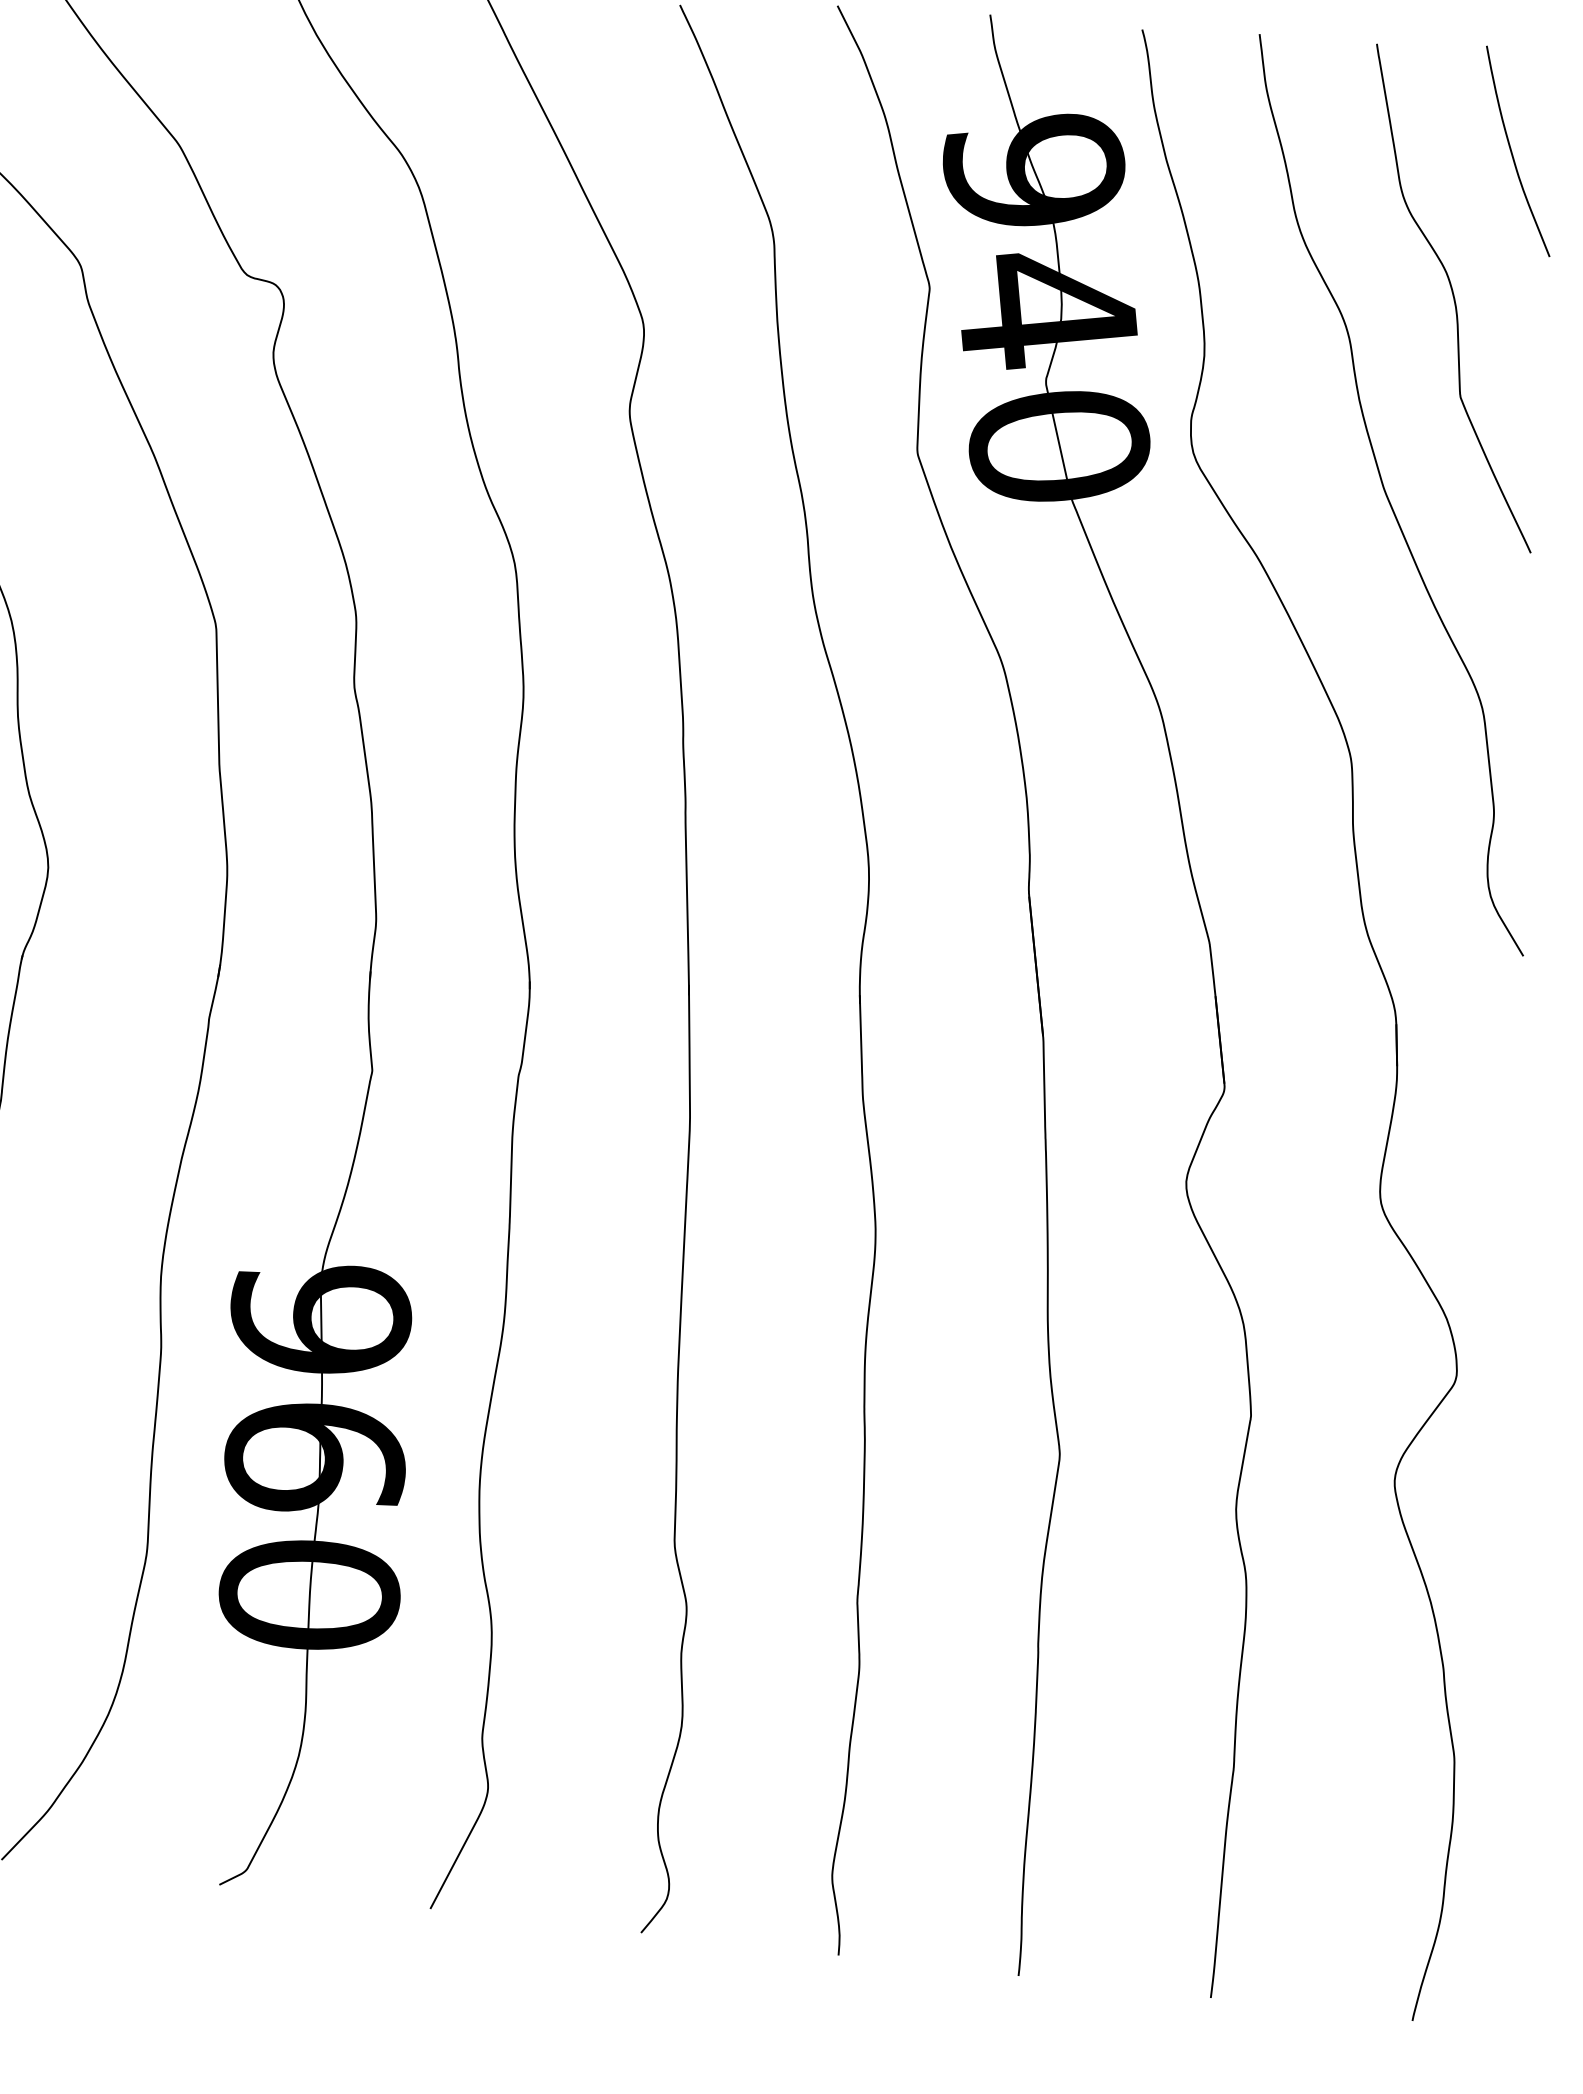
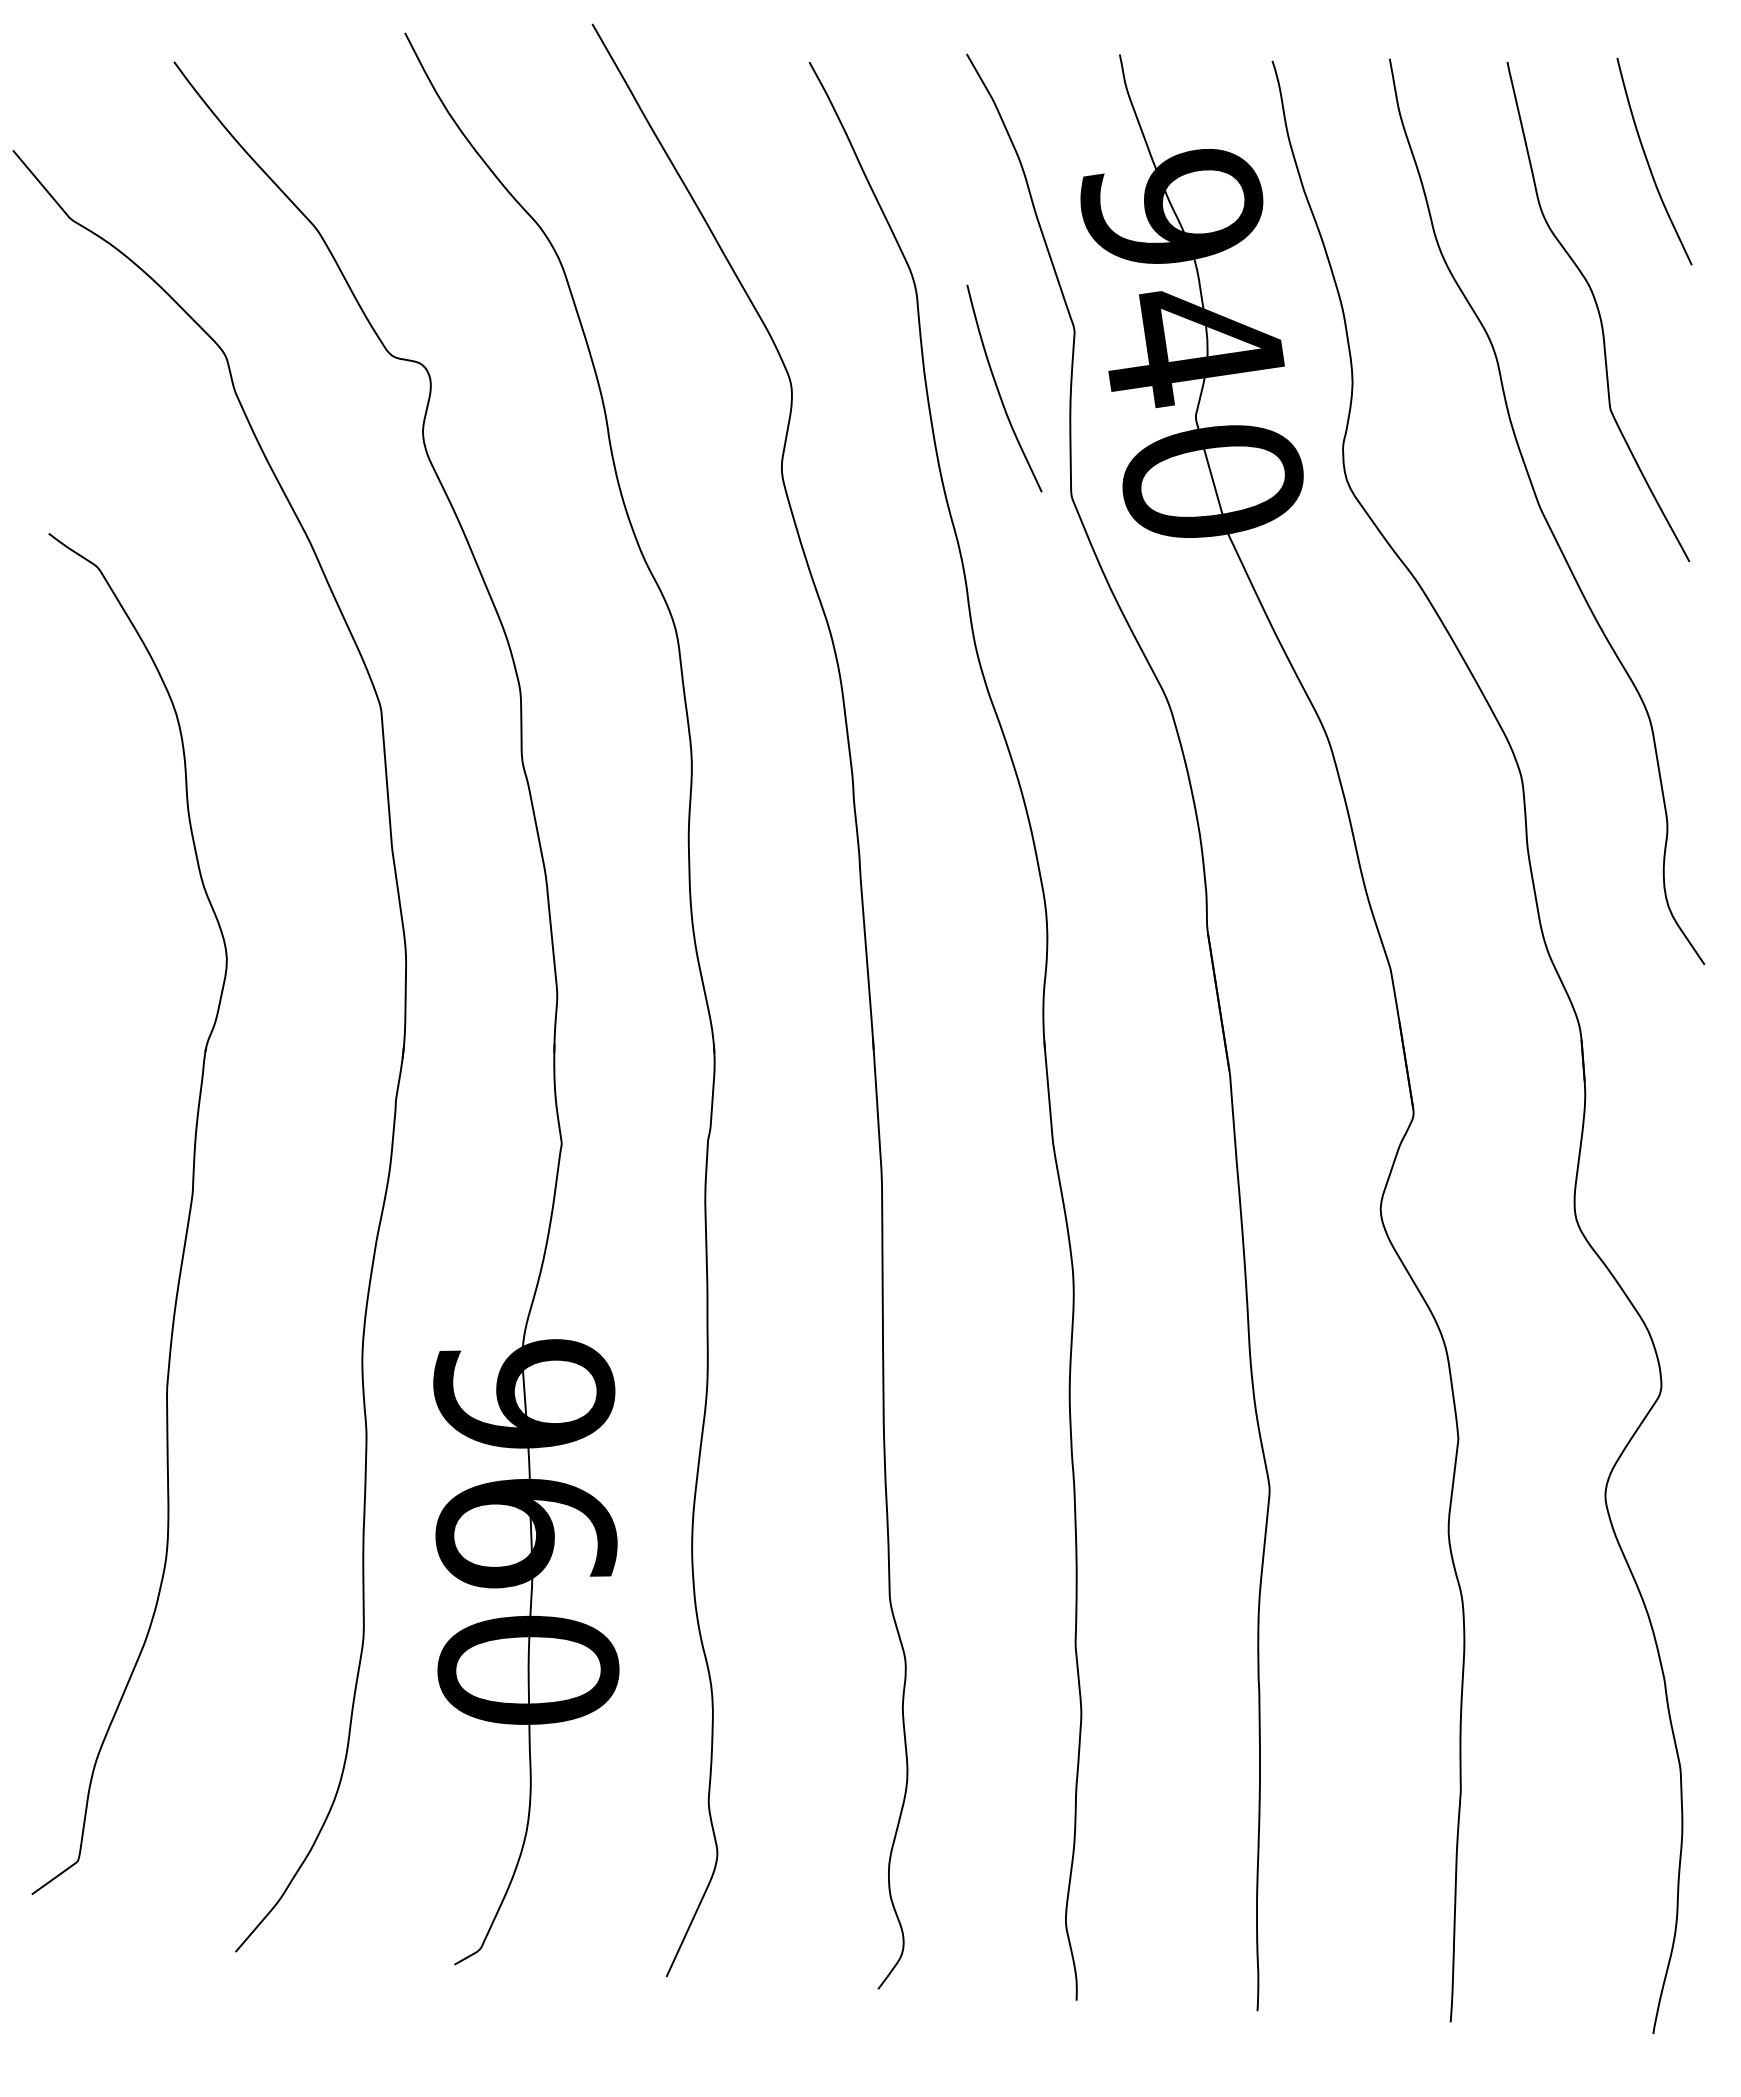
curve: (851, 343) -> (999, 390), added

